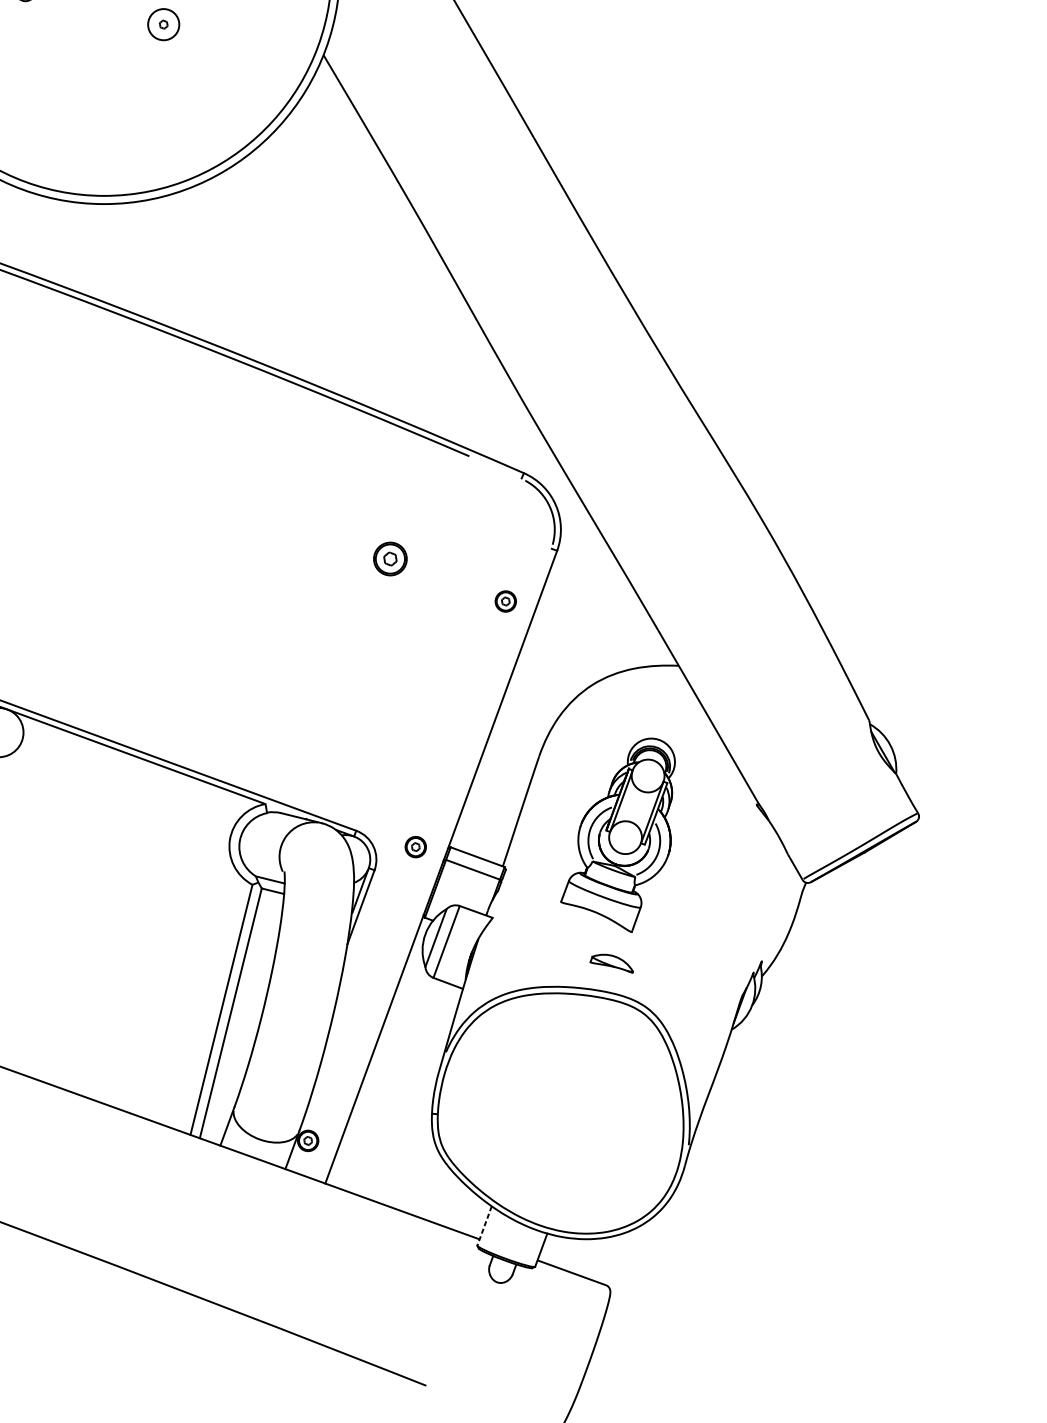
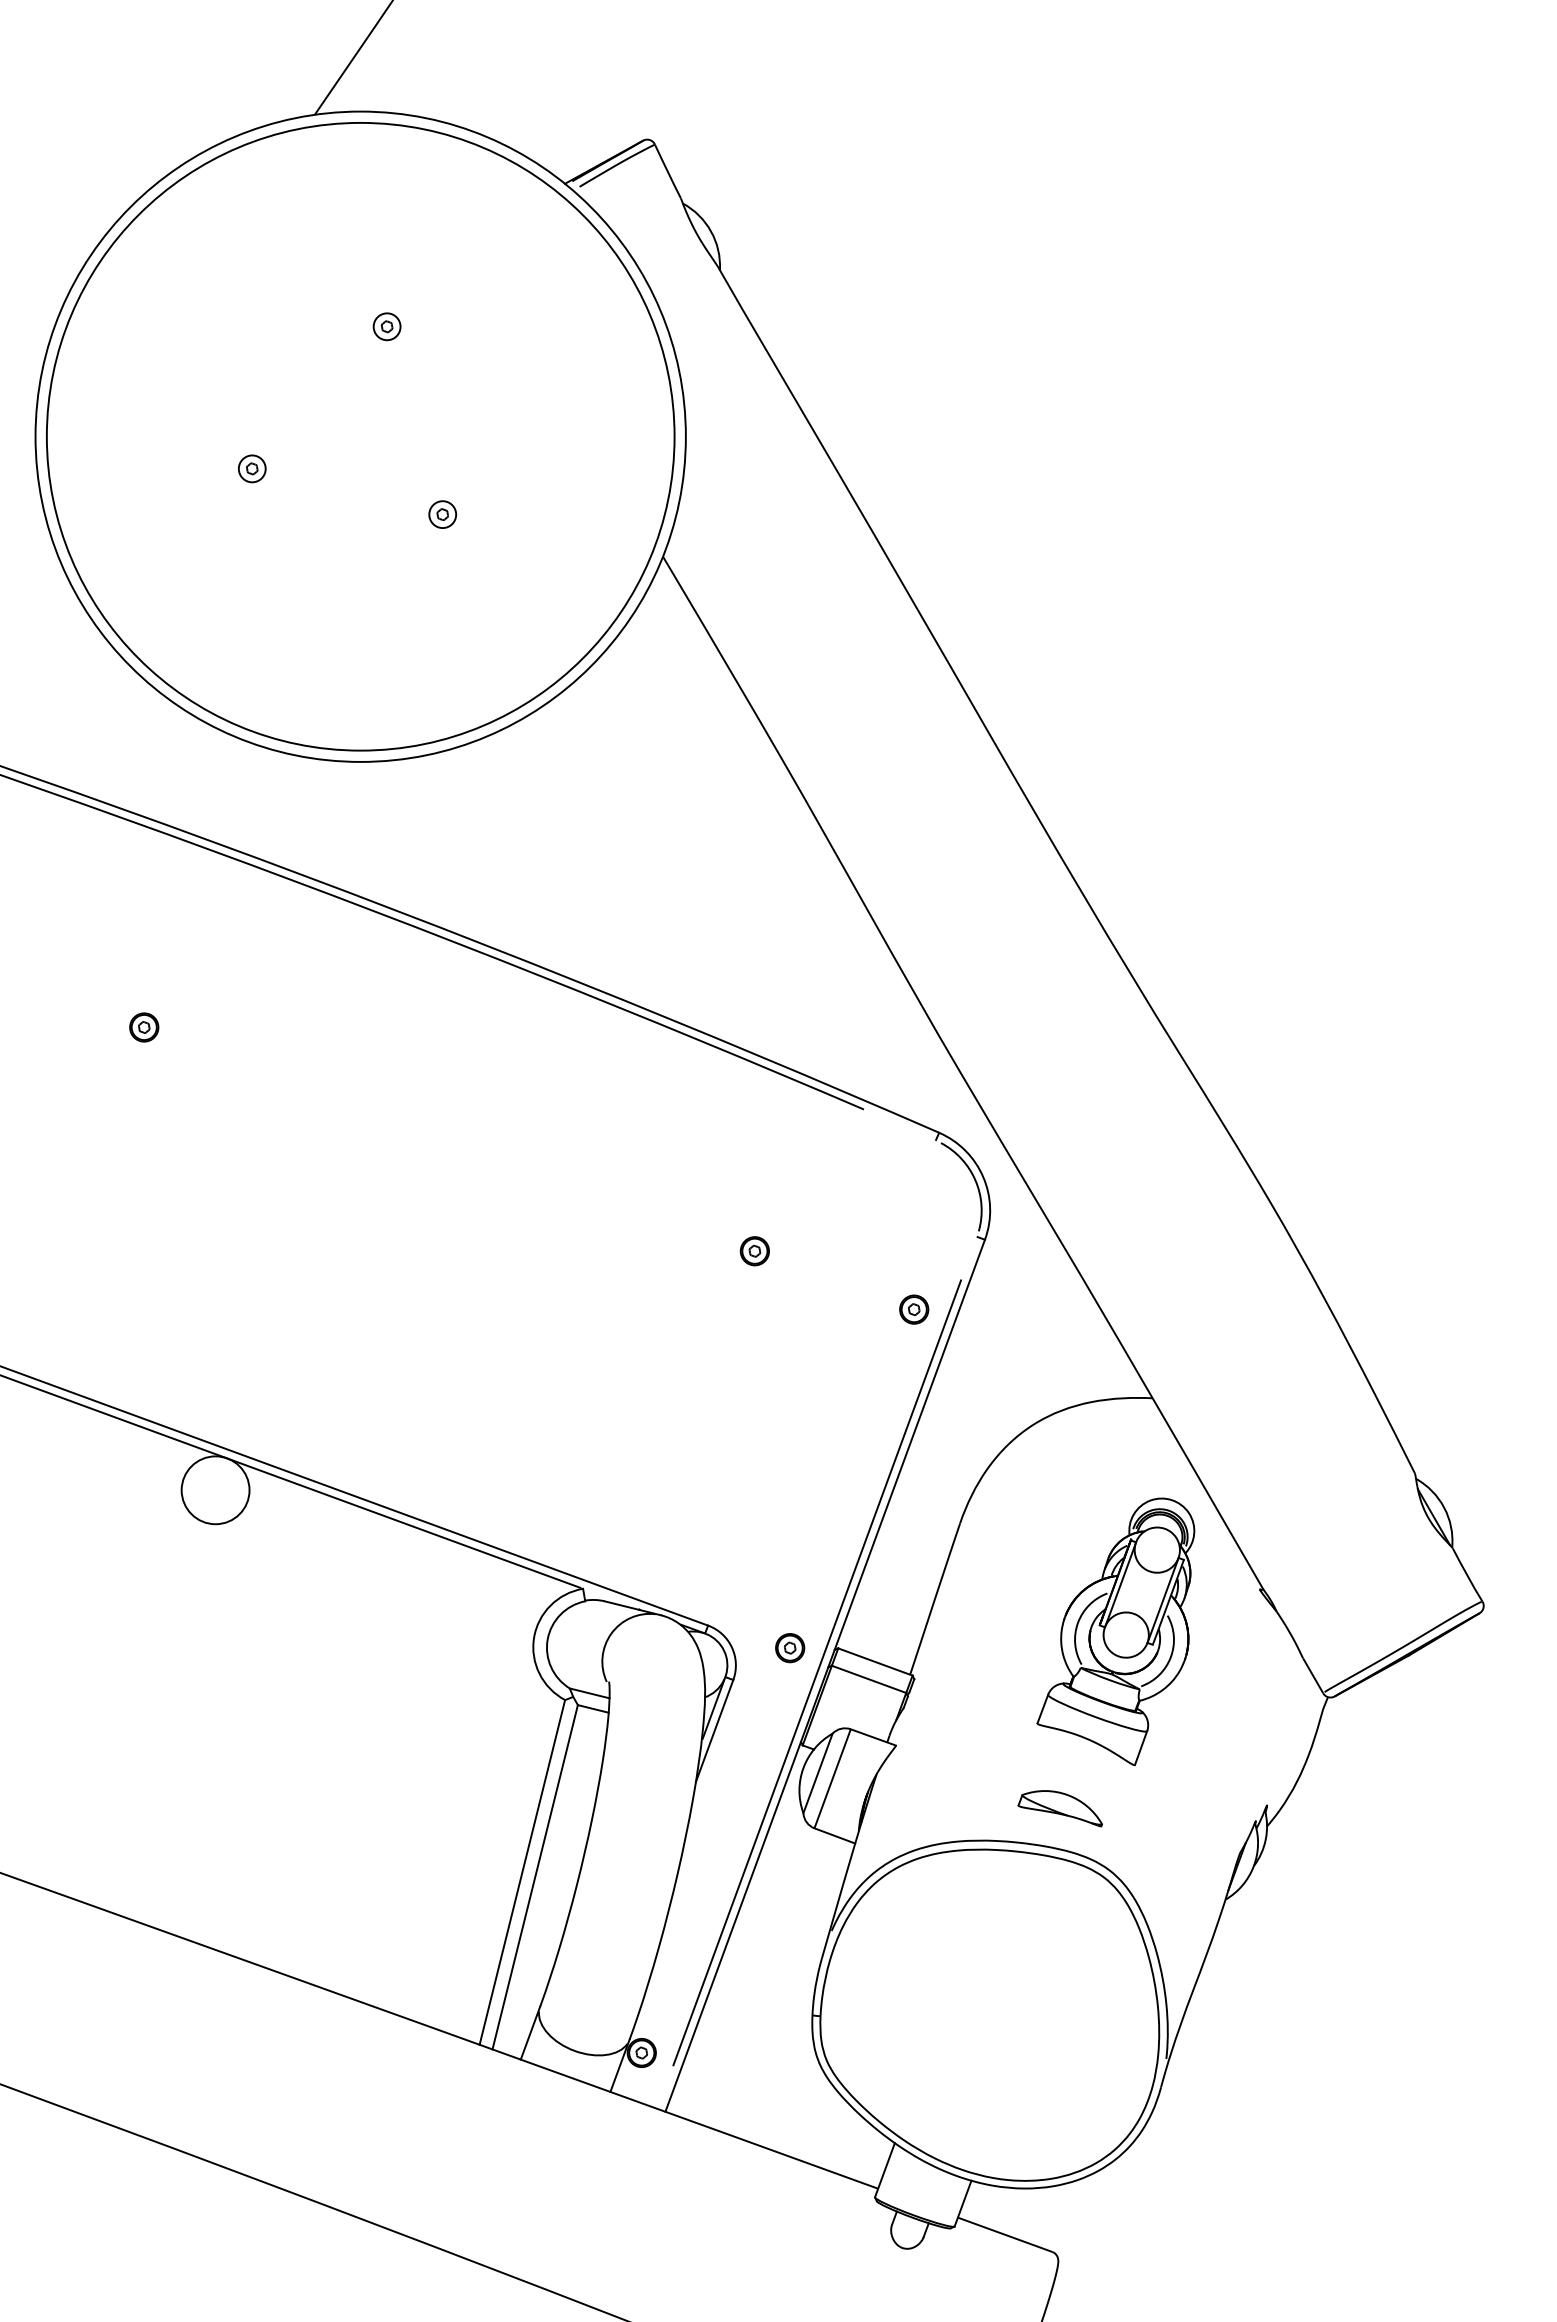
circle: (163, 24) -> (442, 514), size x0.62
part: (389, 559) -> (754, 1251), size x0.62
part: (617, 835) -> (1115, 1631), moved
line: (435, 864) -> (817, 1672), added
part: (611, 963) -> (1059, 1808), size x1.43
line: (484, 1226) -> (884, 2170), dashed -> solid

